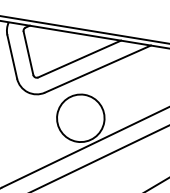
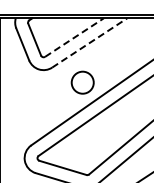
line: (79, 58) -> (74, 37), solid -> dashed
line: (97, 69) -> (89, 43), solid -> dashed
circle: (80, 117) -> (82, 82), size x0.6

